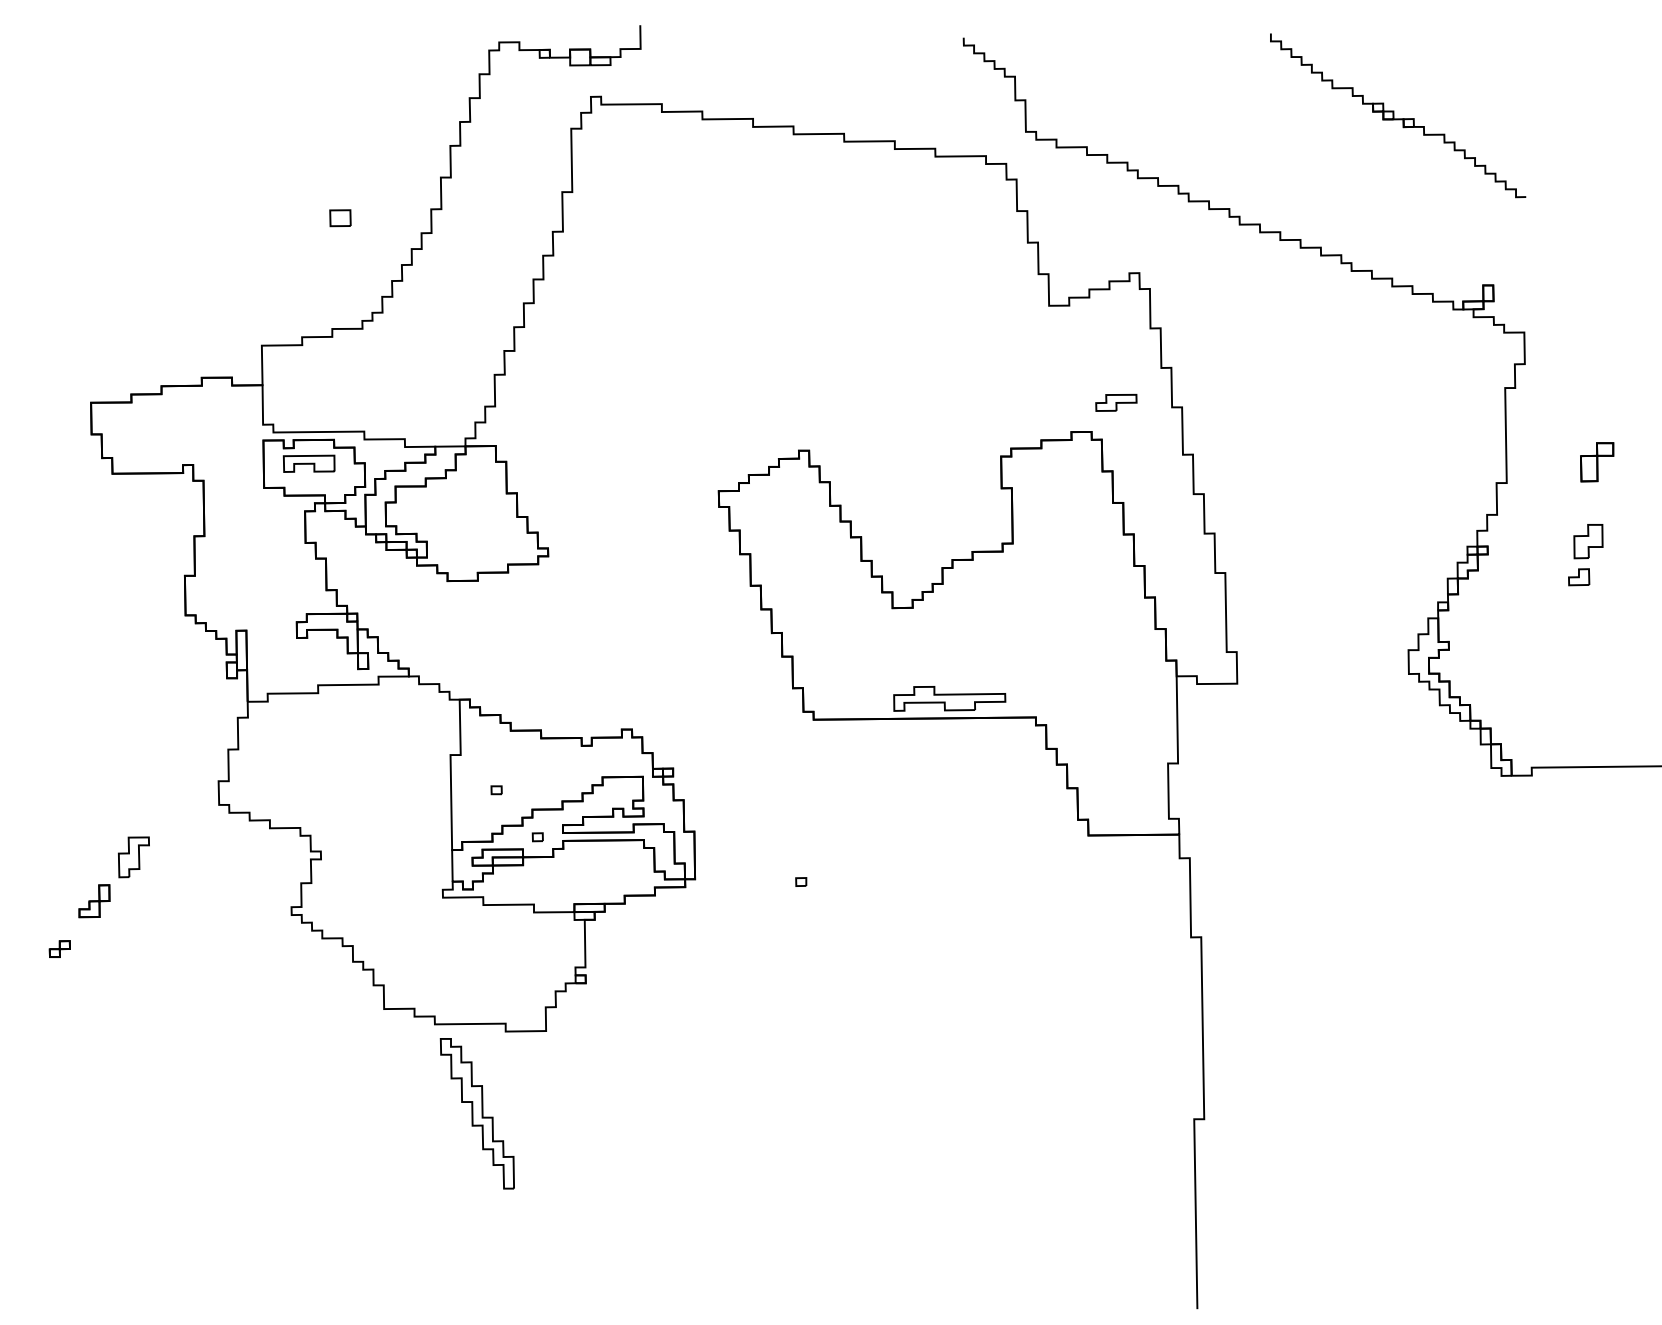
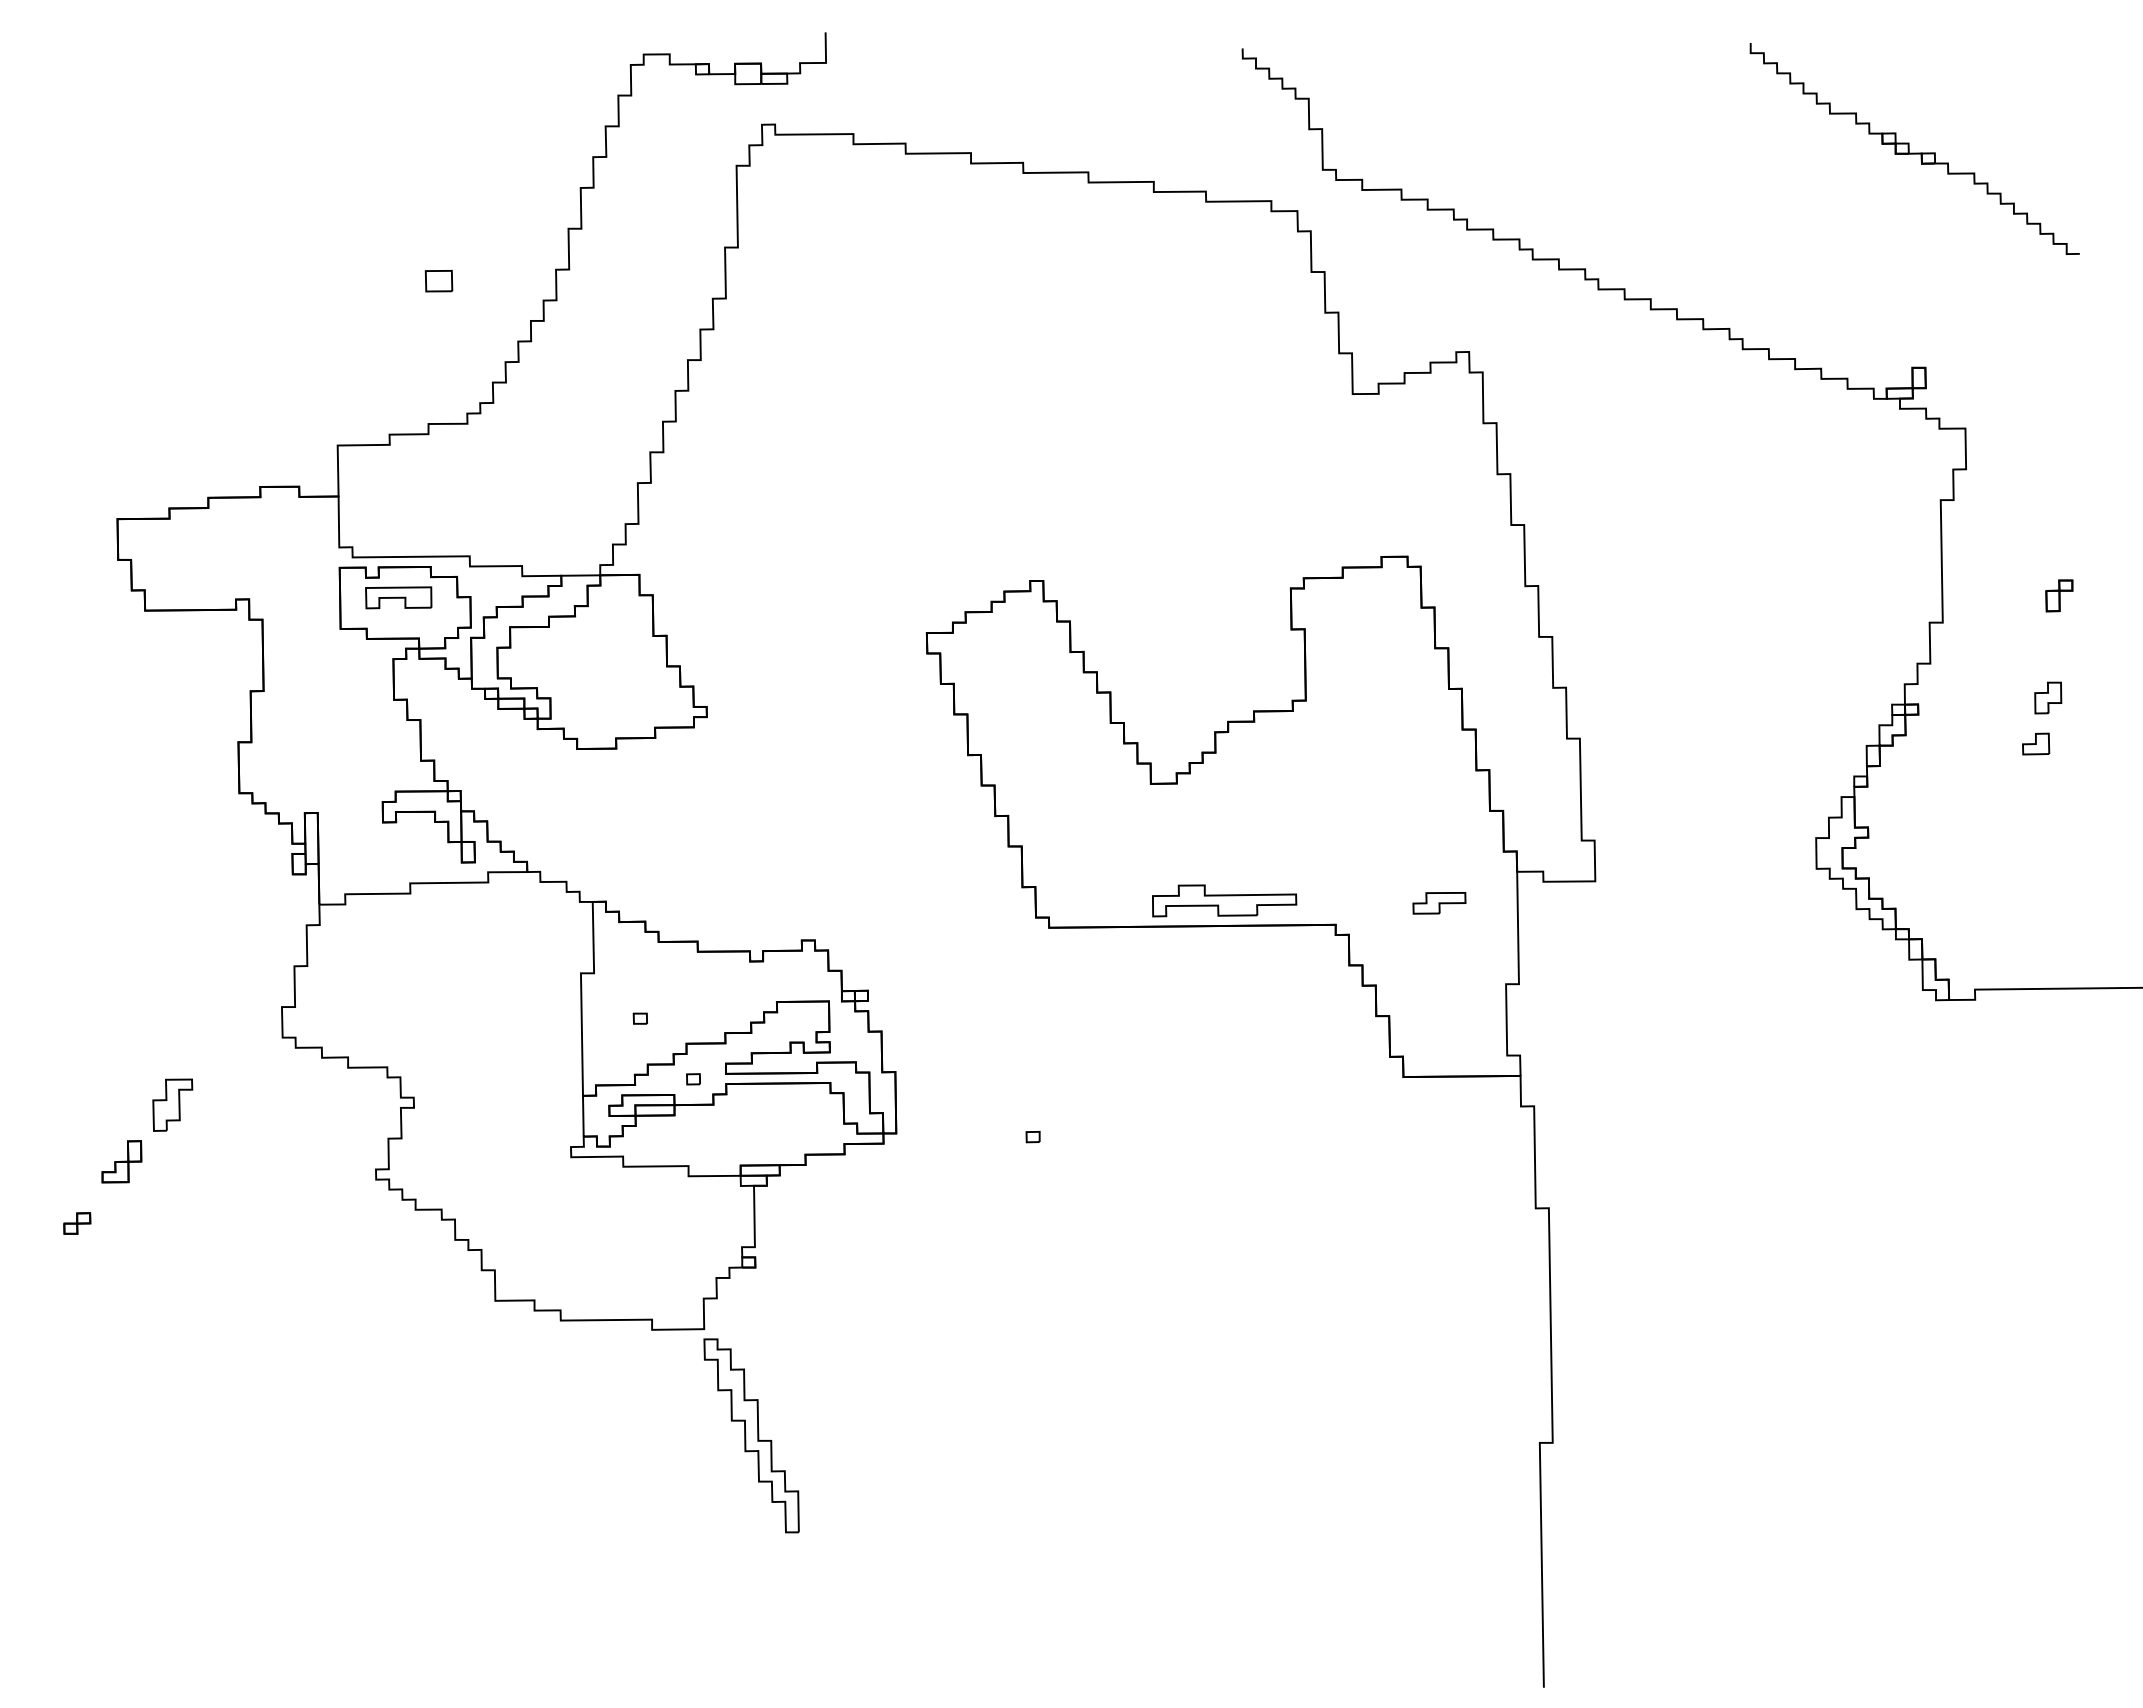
part: (1397, 115) -> (1914, 148), moved
part: (1116, 403) -> (1439, 903), moved
part: (1597, 462) -> (2059, 595), size x0.62
part: (1588, 541) -> (2048, 697), size x0.71
part: (477, 1113) -> (751, 1435), moved

